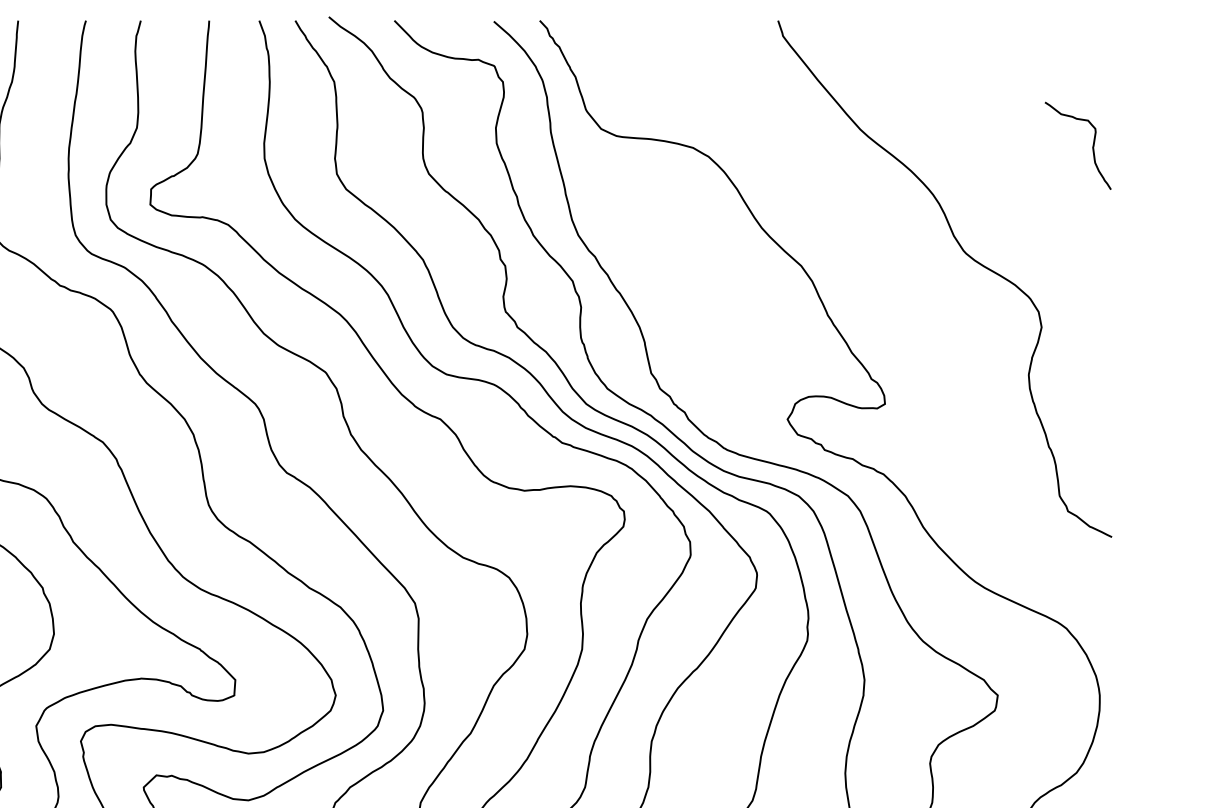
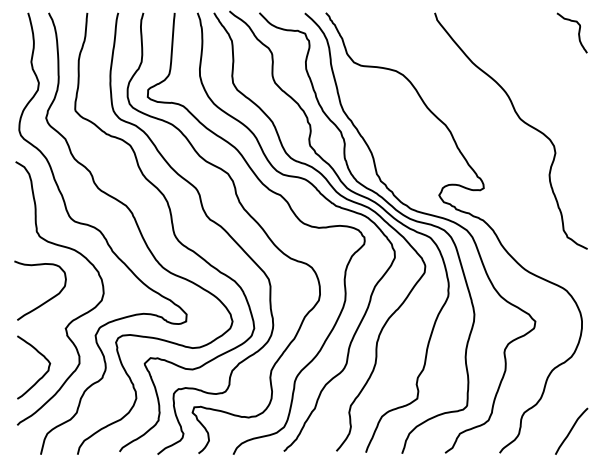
curve: (1092, 144) -> (578, 32), moved

